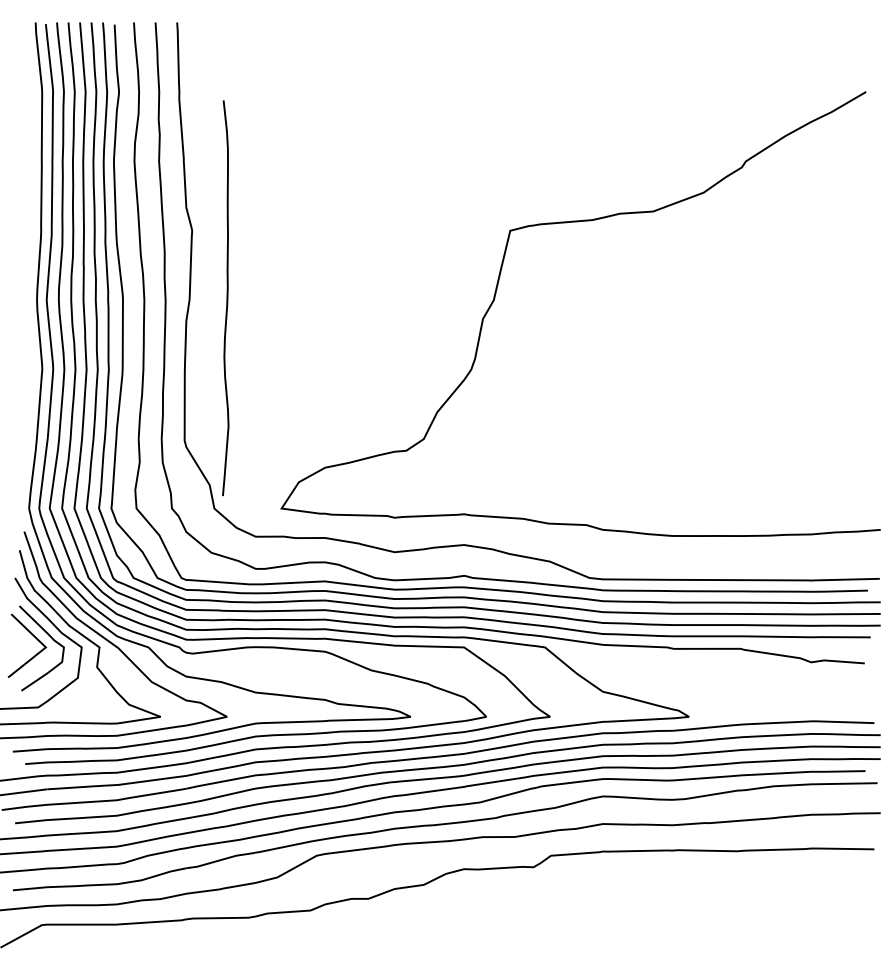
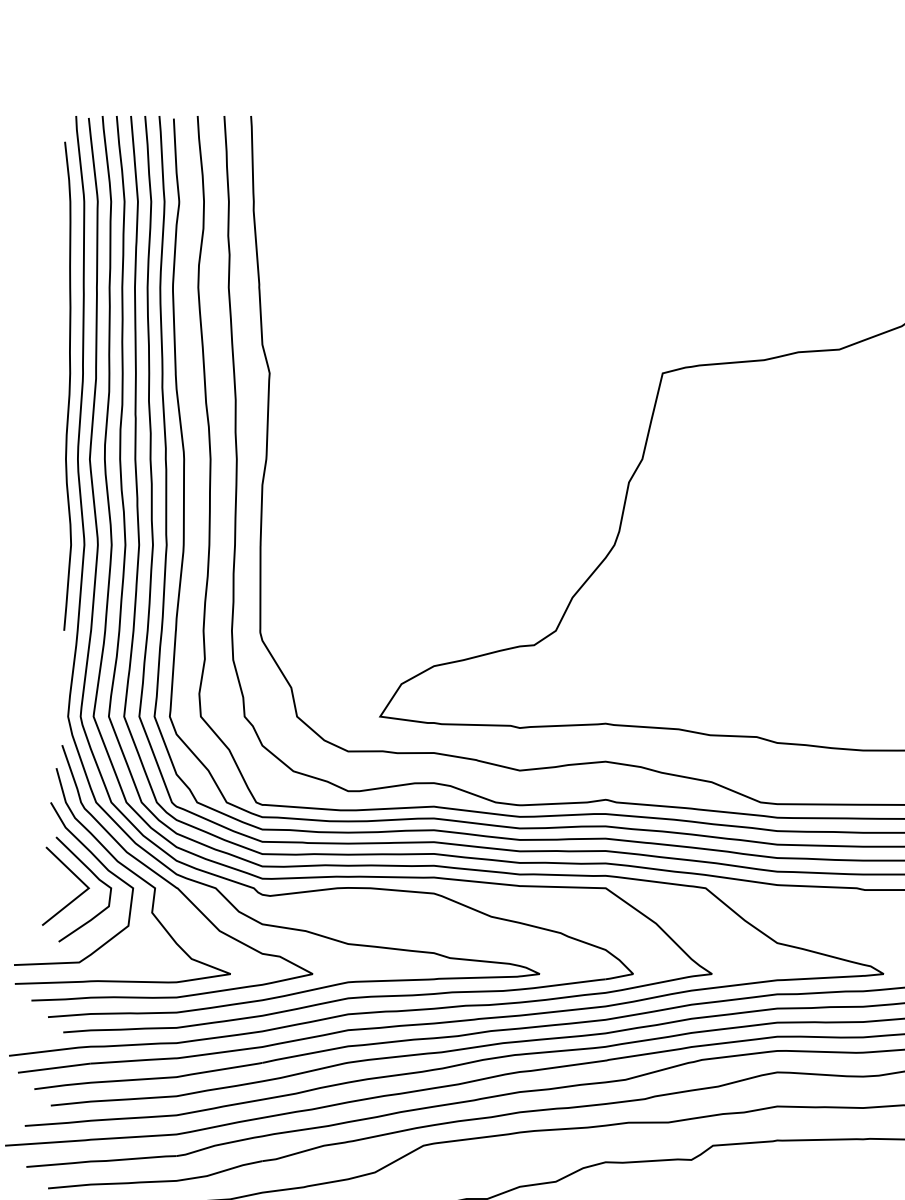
curve: (226, 298) -> (68, 386), moved

